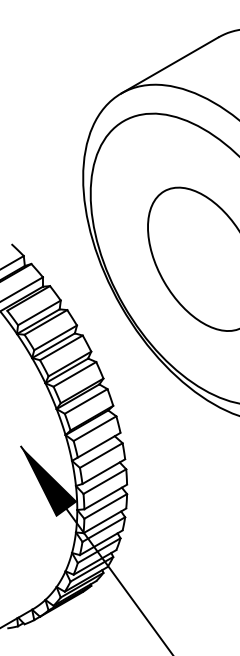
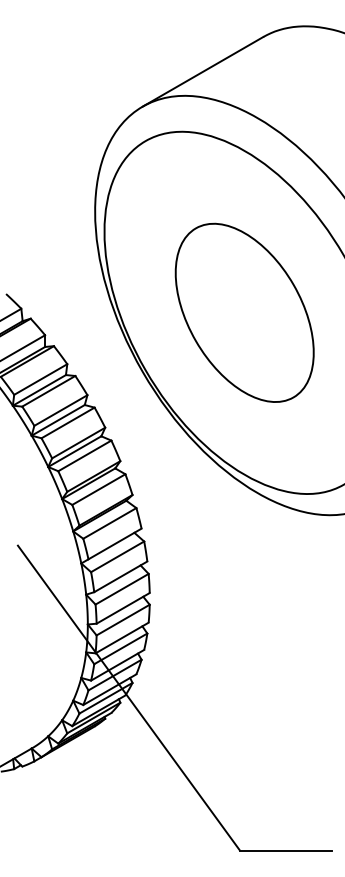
fill: (48, 481) -> (52, 588), removed

